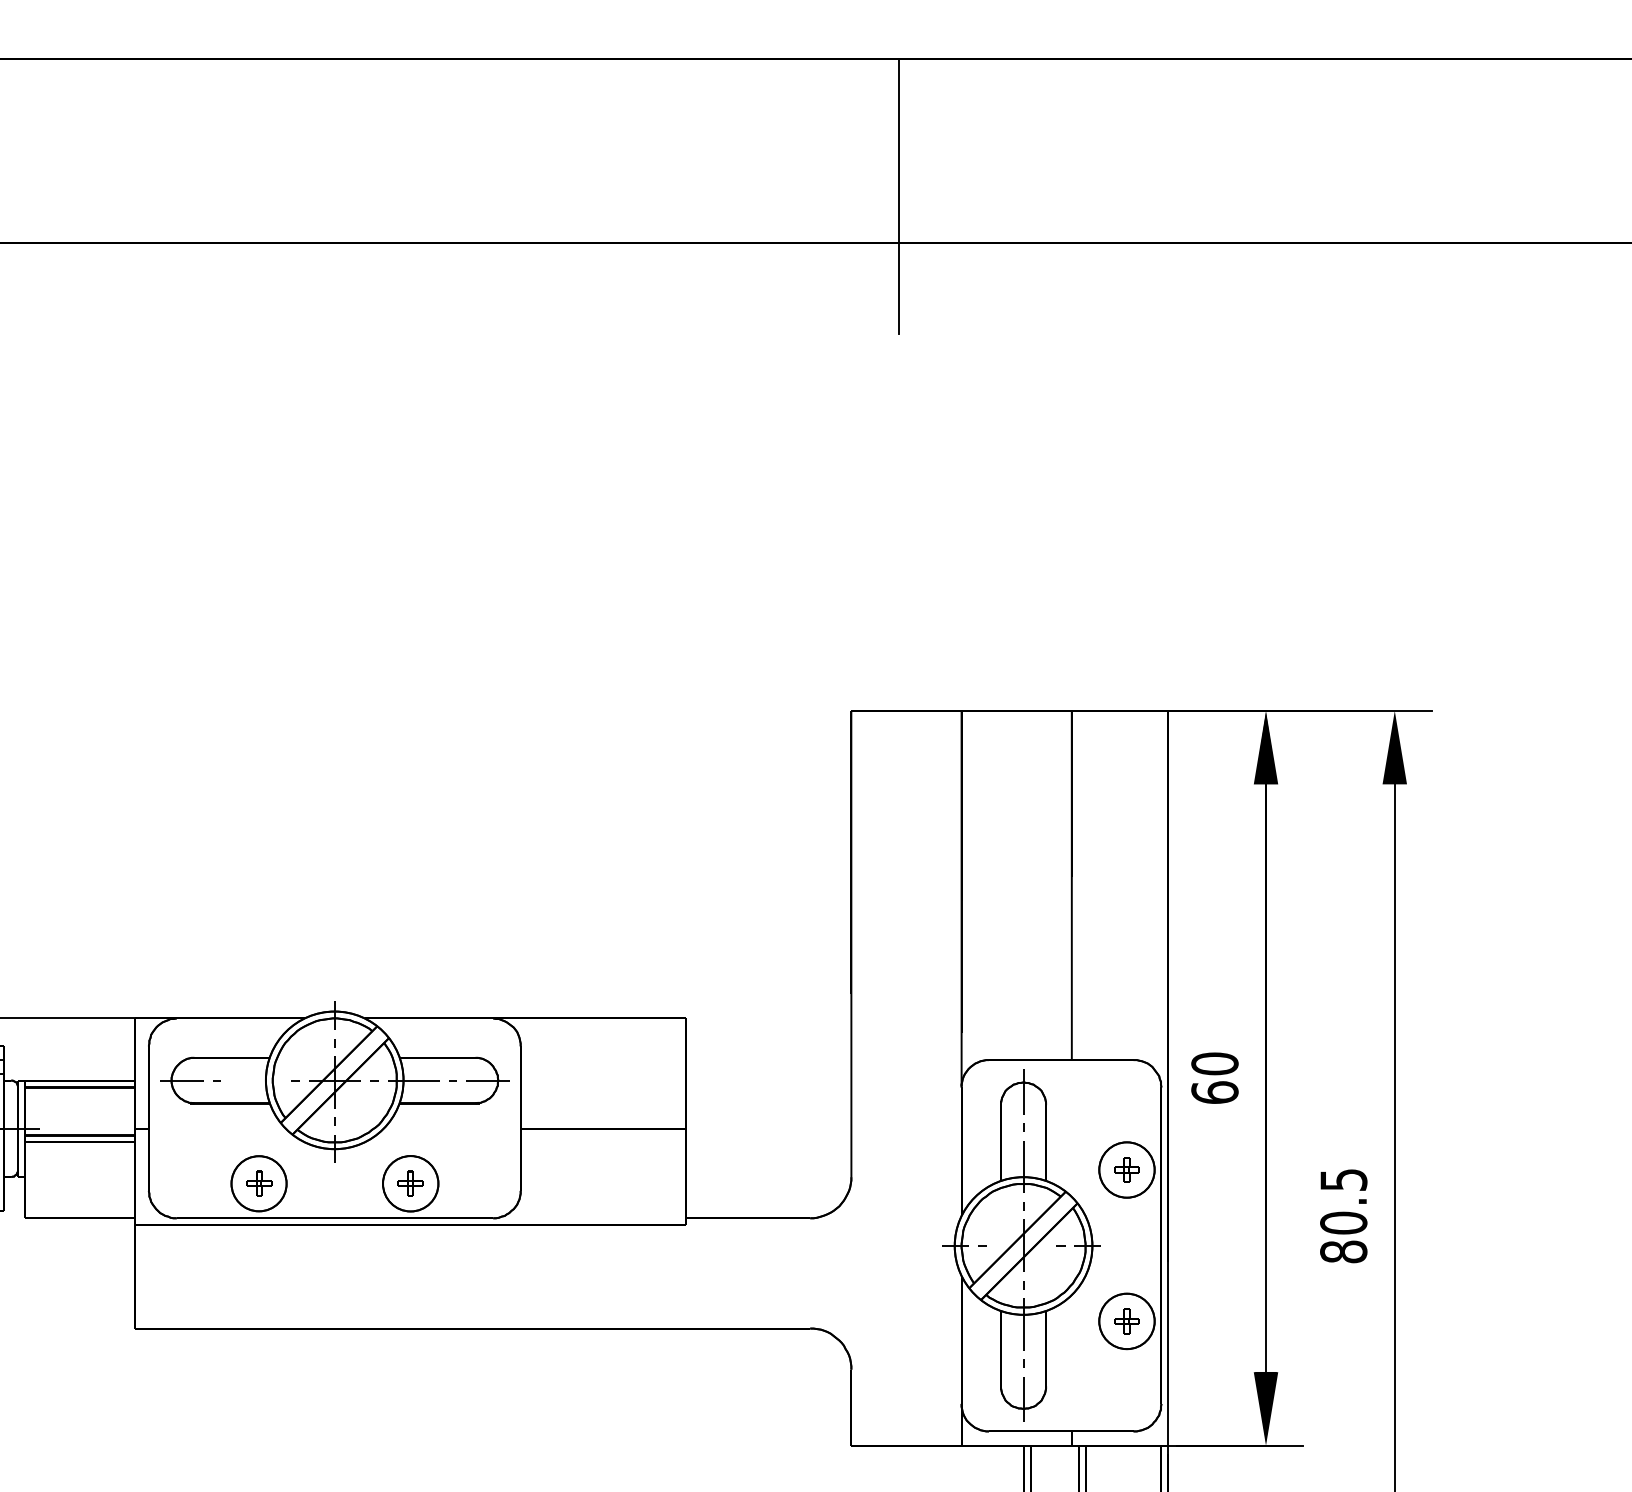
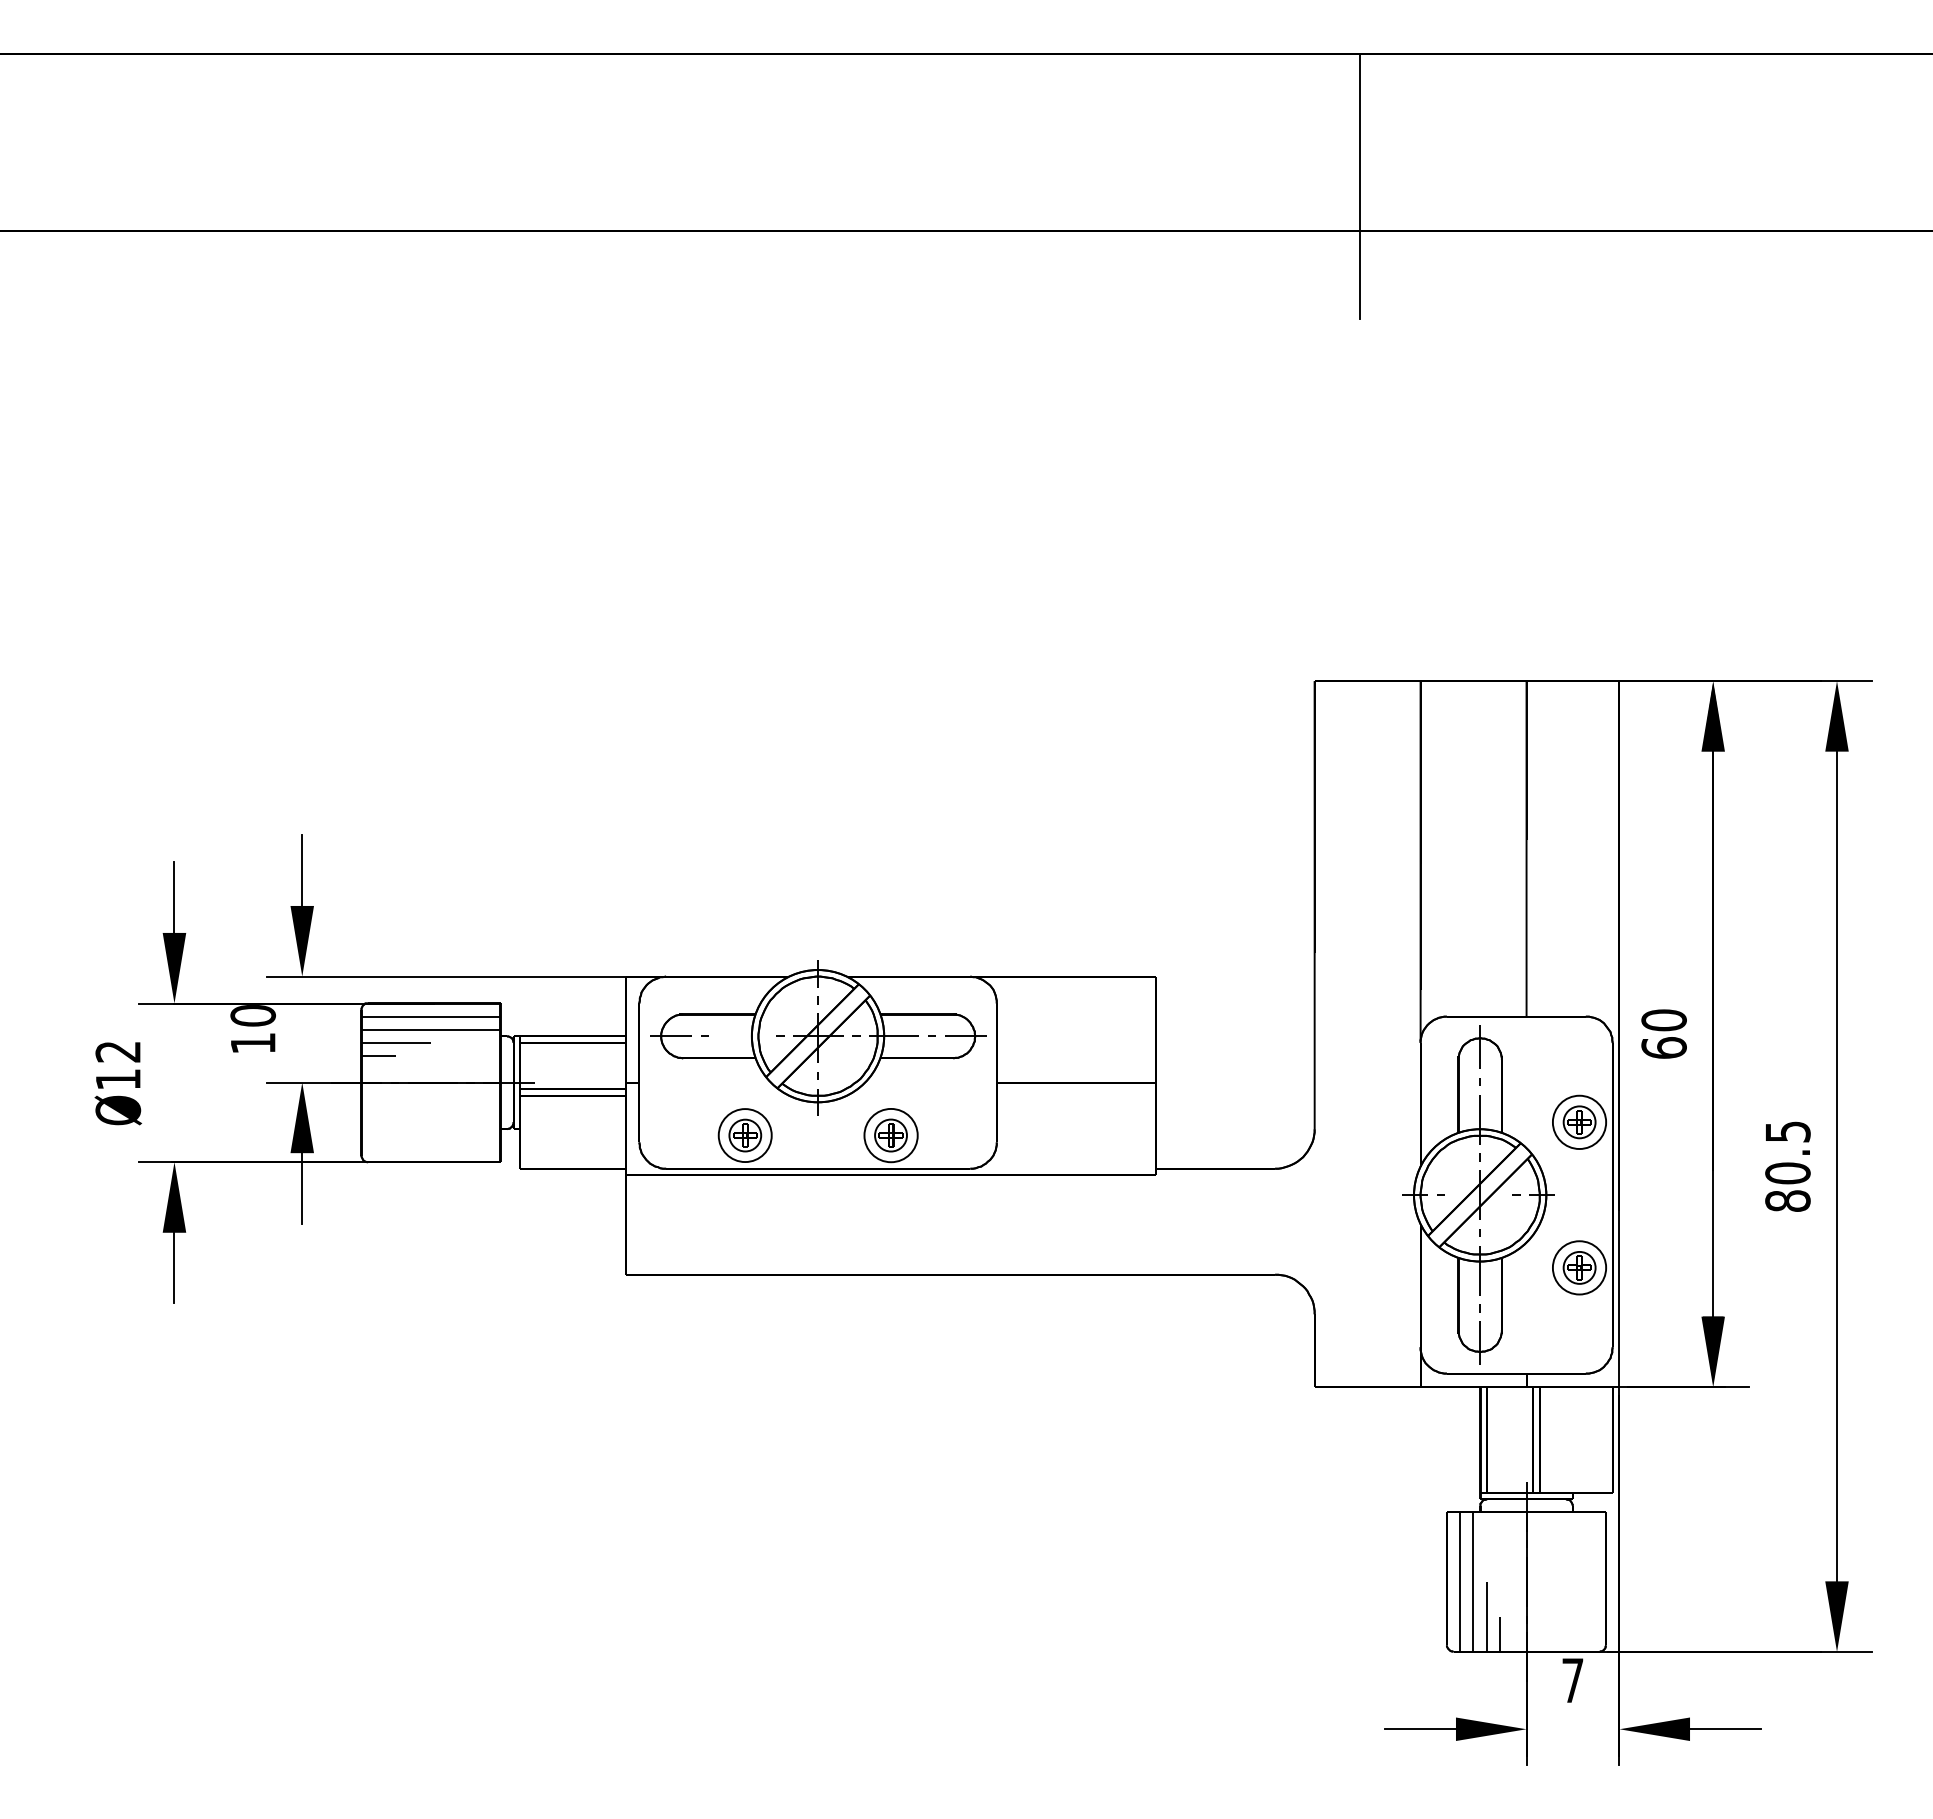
circle: (1126, 1169) -> (1579, 1121), size x0.6
circle: (258, 1183) -> (744, 1135), size x0.6
circle: (410, 1183) -> (890, 1135), size x0.6
circle: (1126, 1321) -> (1579, 1267), size x0.6

